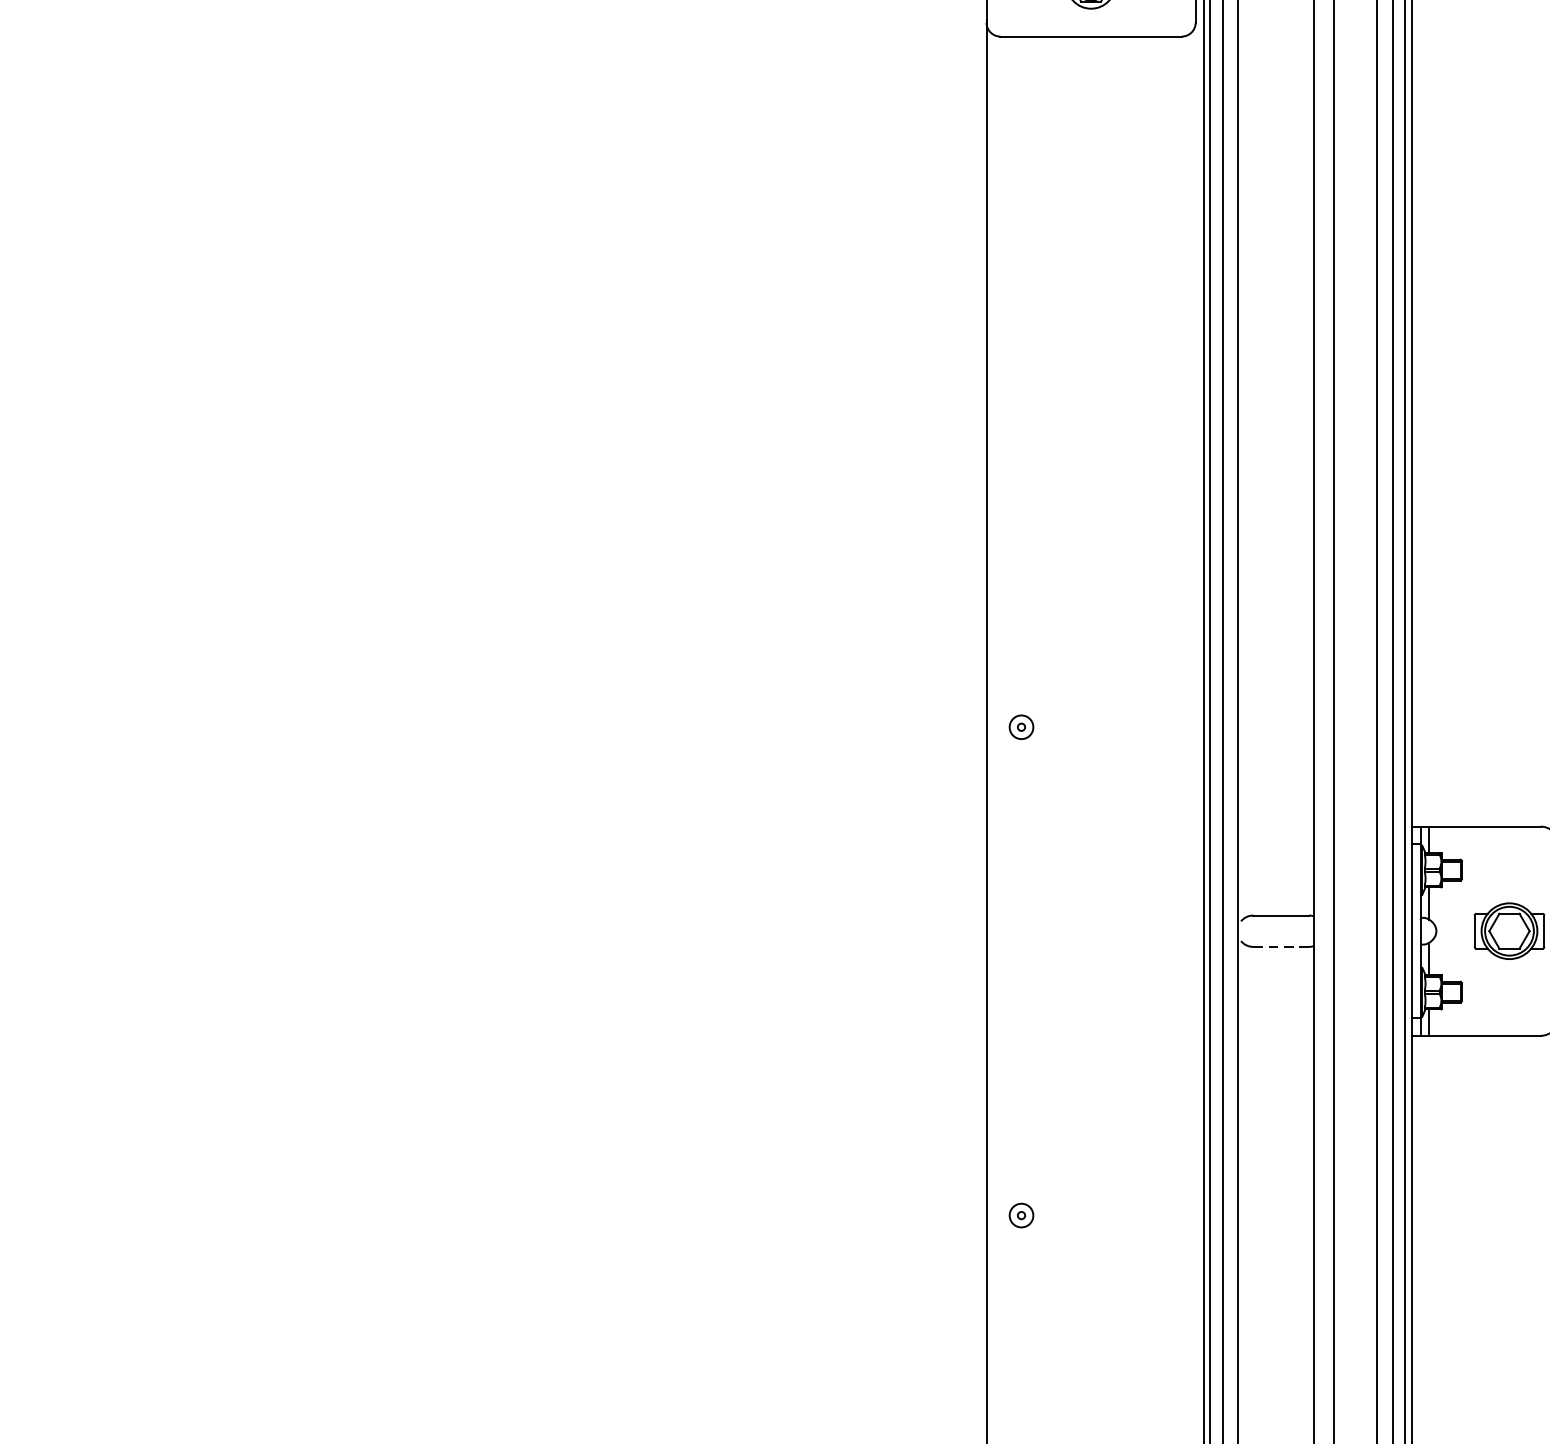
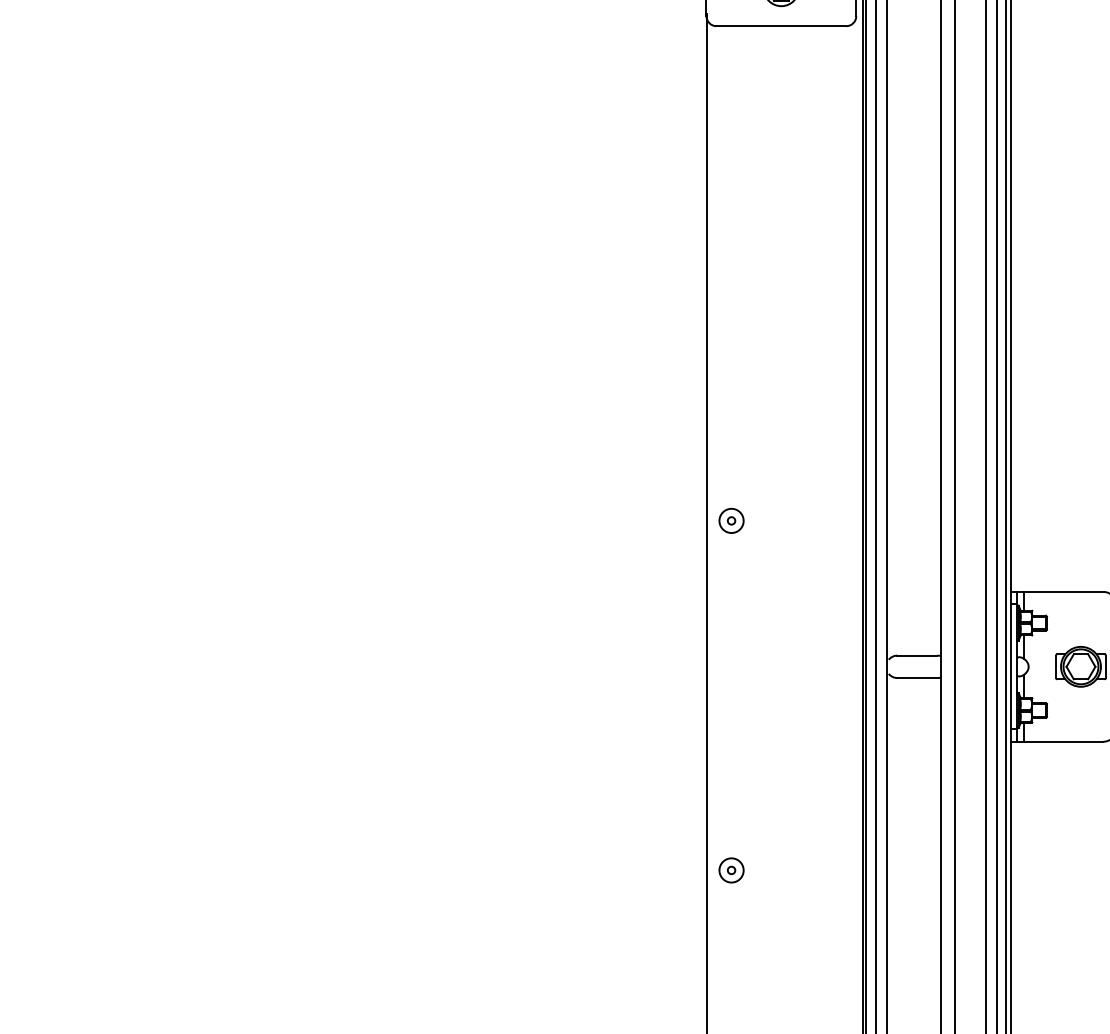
part: (1021, 726) -> (731, 520), size x1.43
line: (1281, 947) -> (917, 678), dashed -> solid
part: (1021, 1215) -> (731, 870), size x1.43

